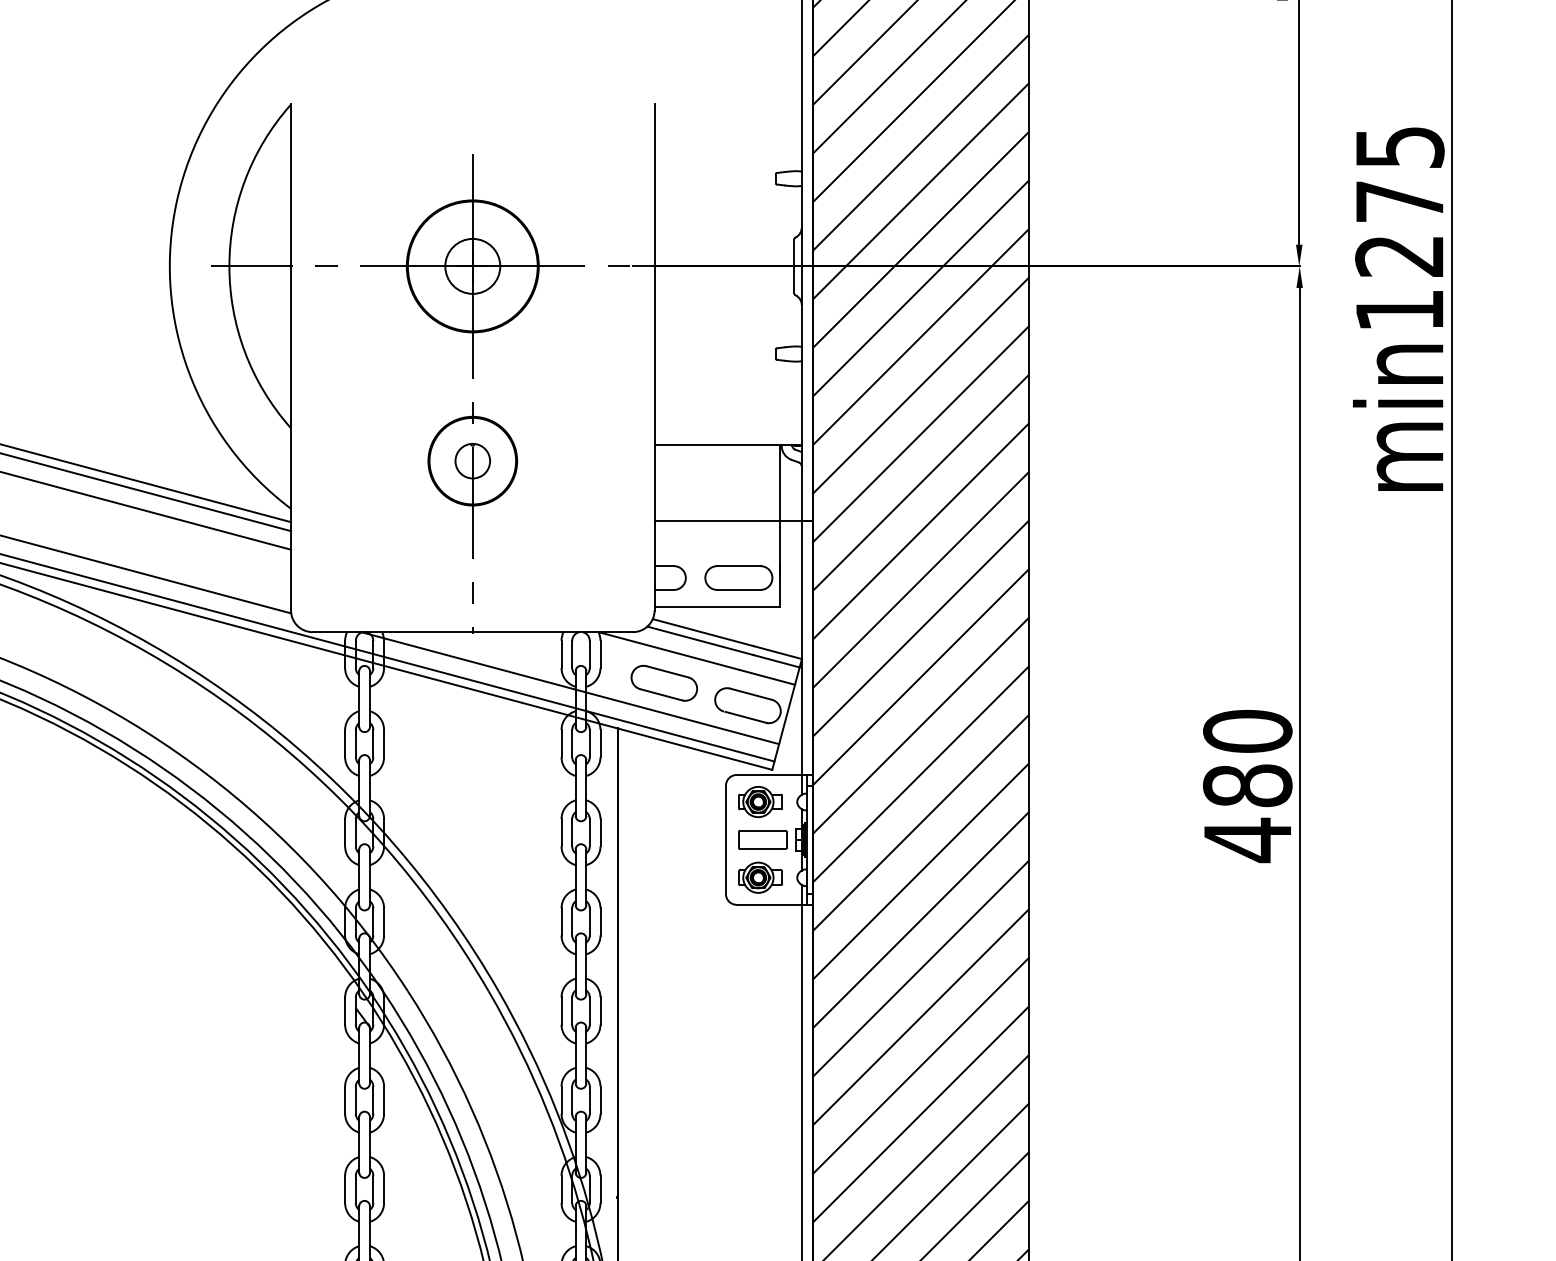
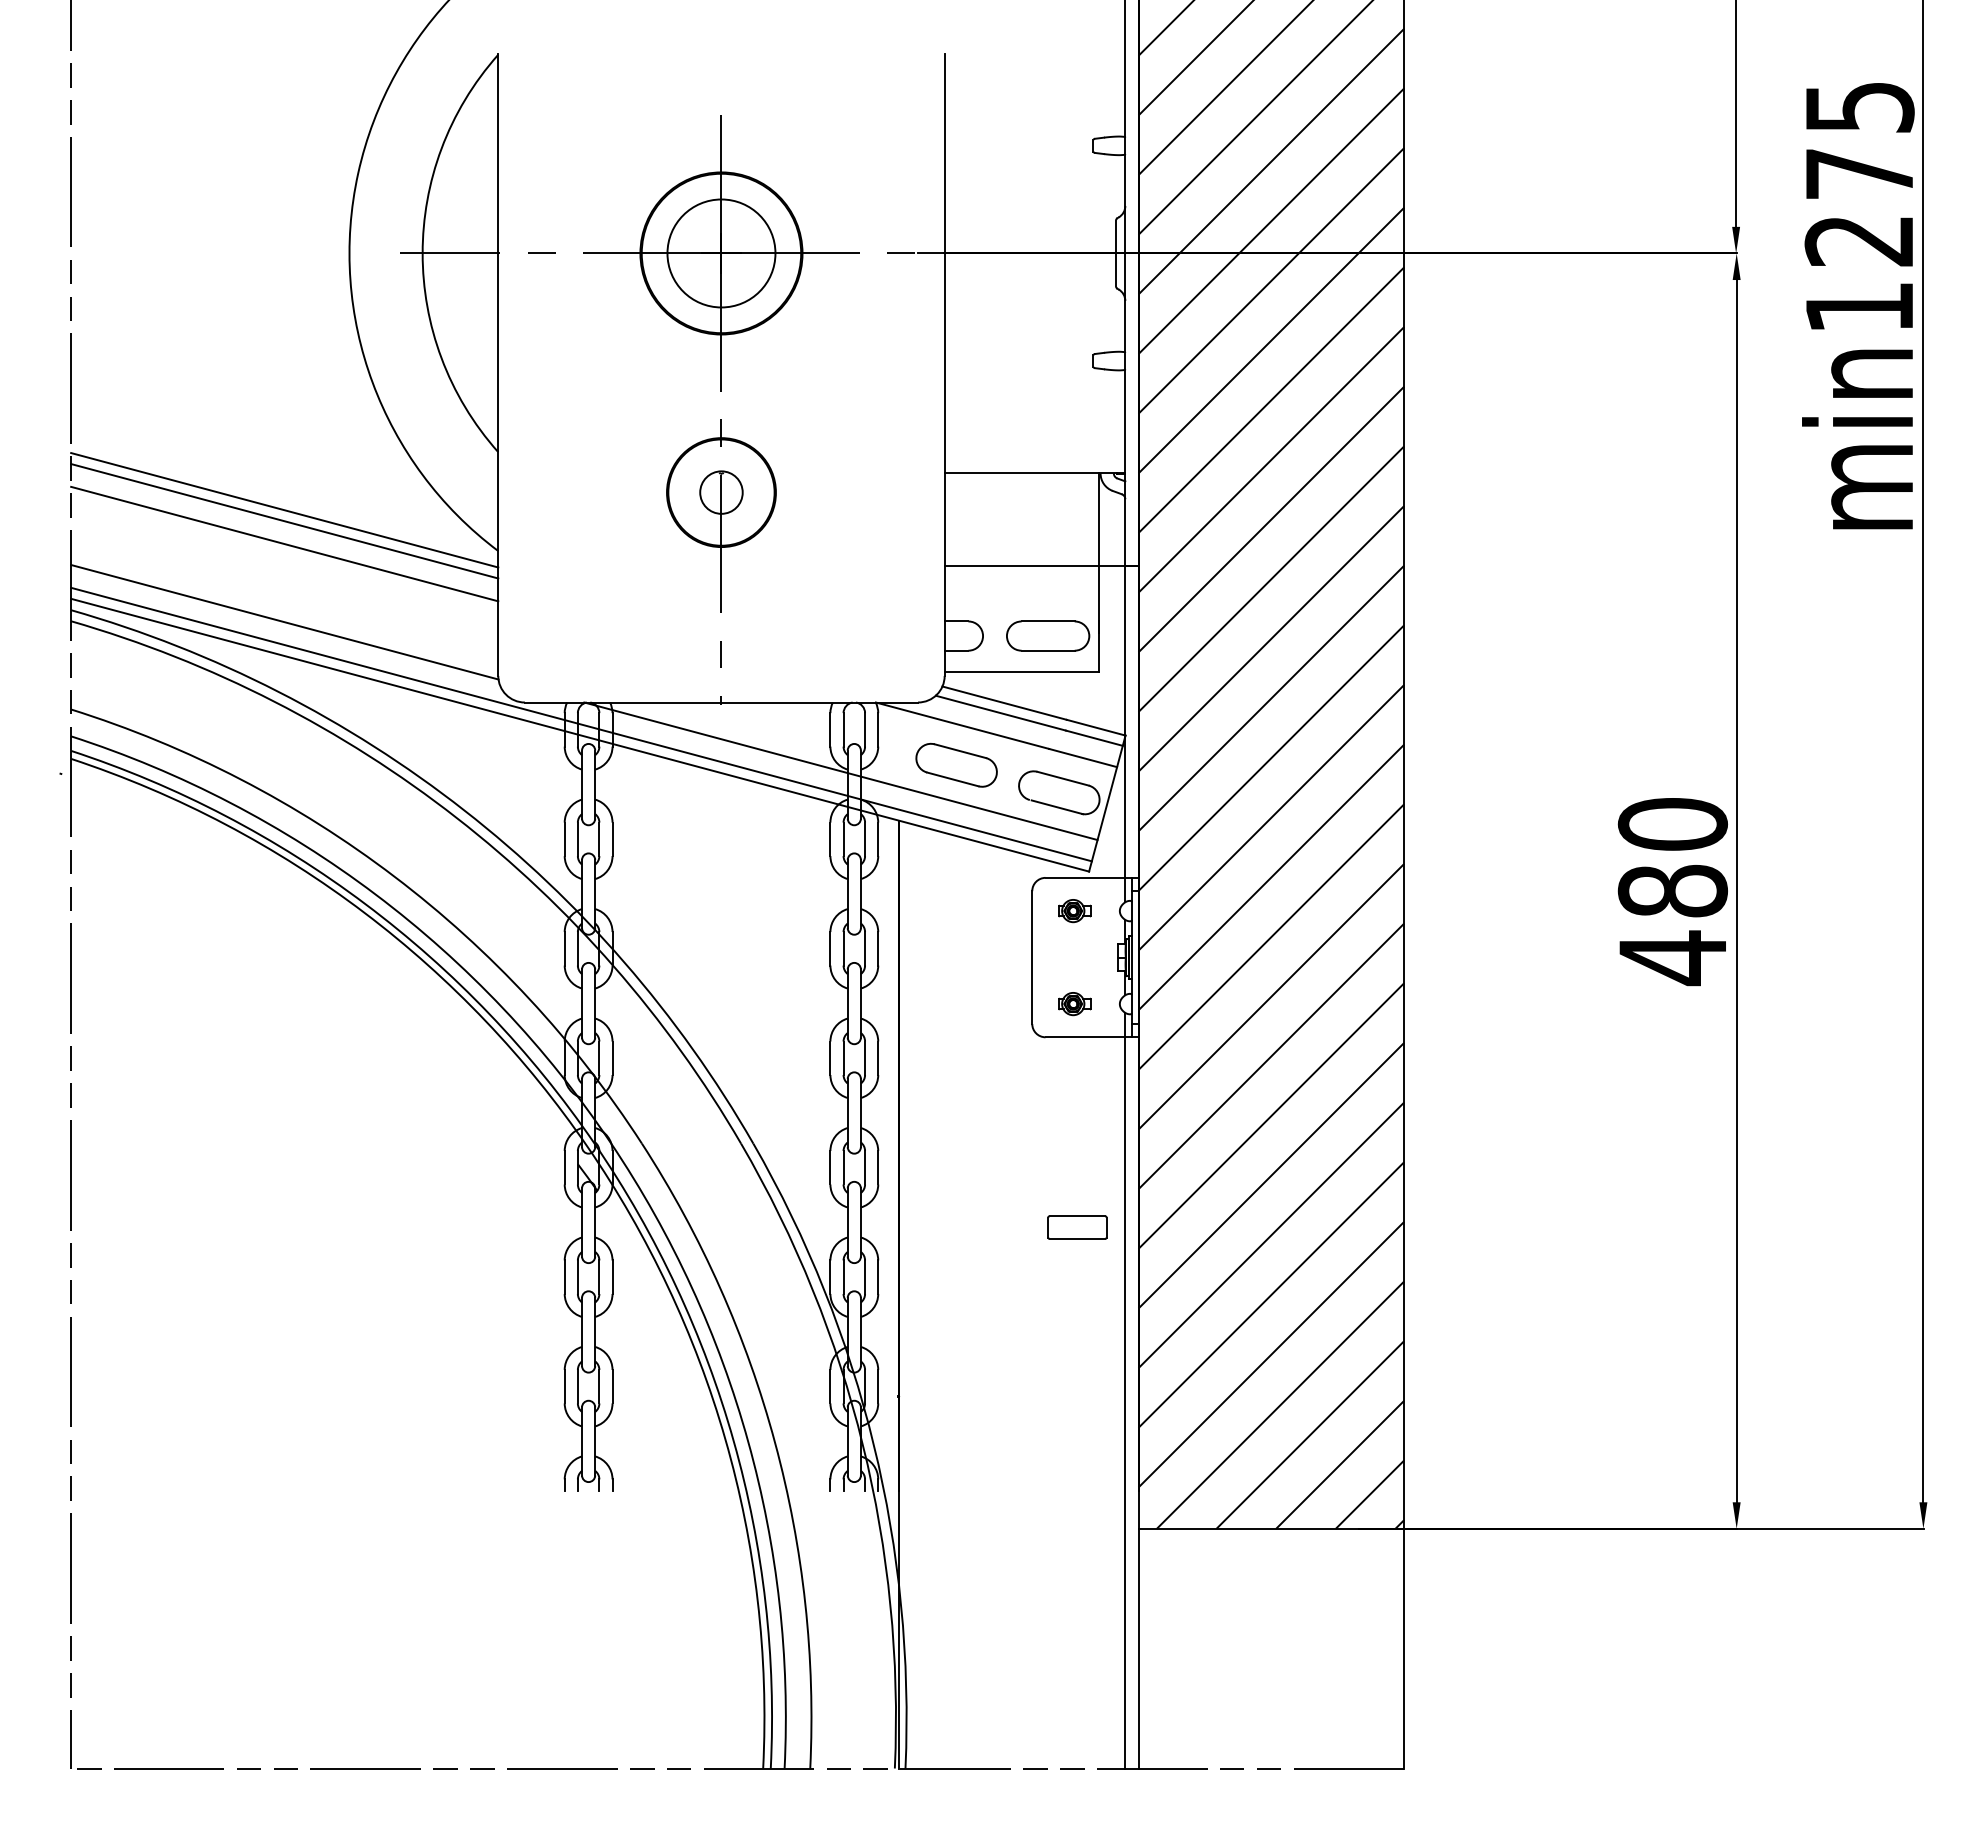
circle: (472, 266) -> (721, 253), size x1.6
part: (760, 801) -> (1074, 910), size x0.6
part: (762, 839) -> (1077, 1227), moved
part: (760, 877) -> (1074, 1003), size x0.6

